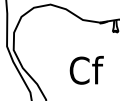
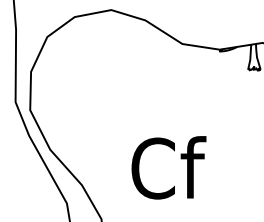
text: (86, 70) -> (168, 168), moved

